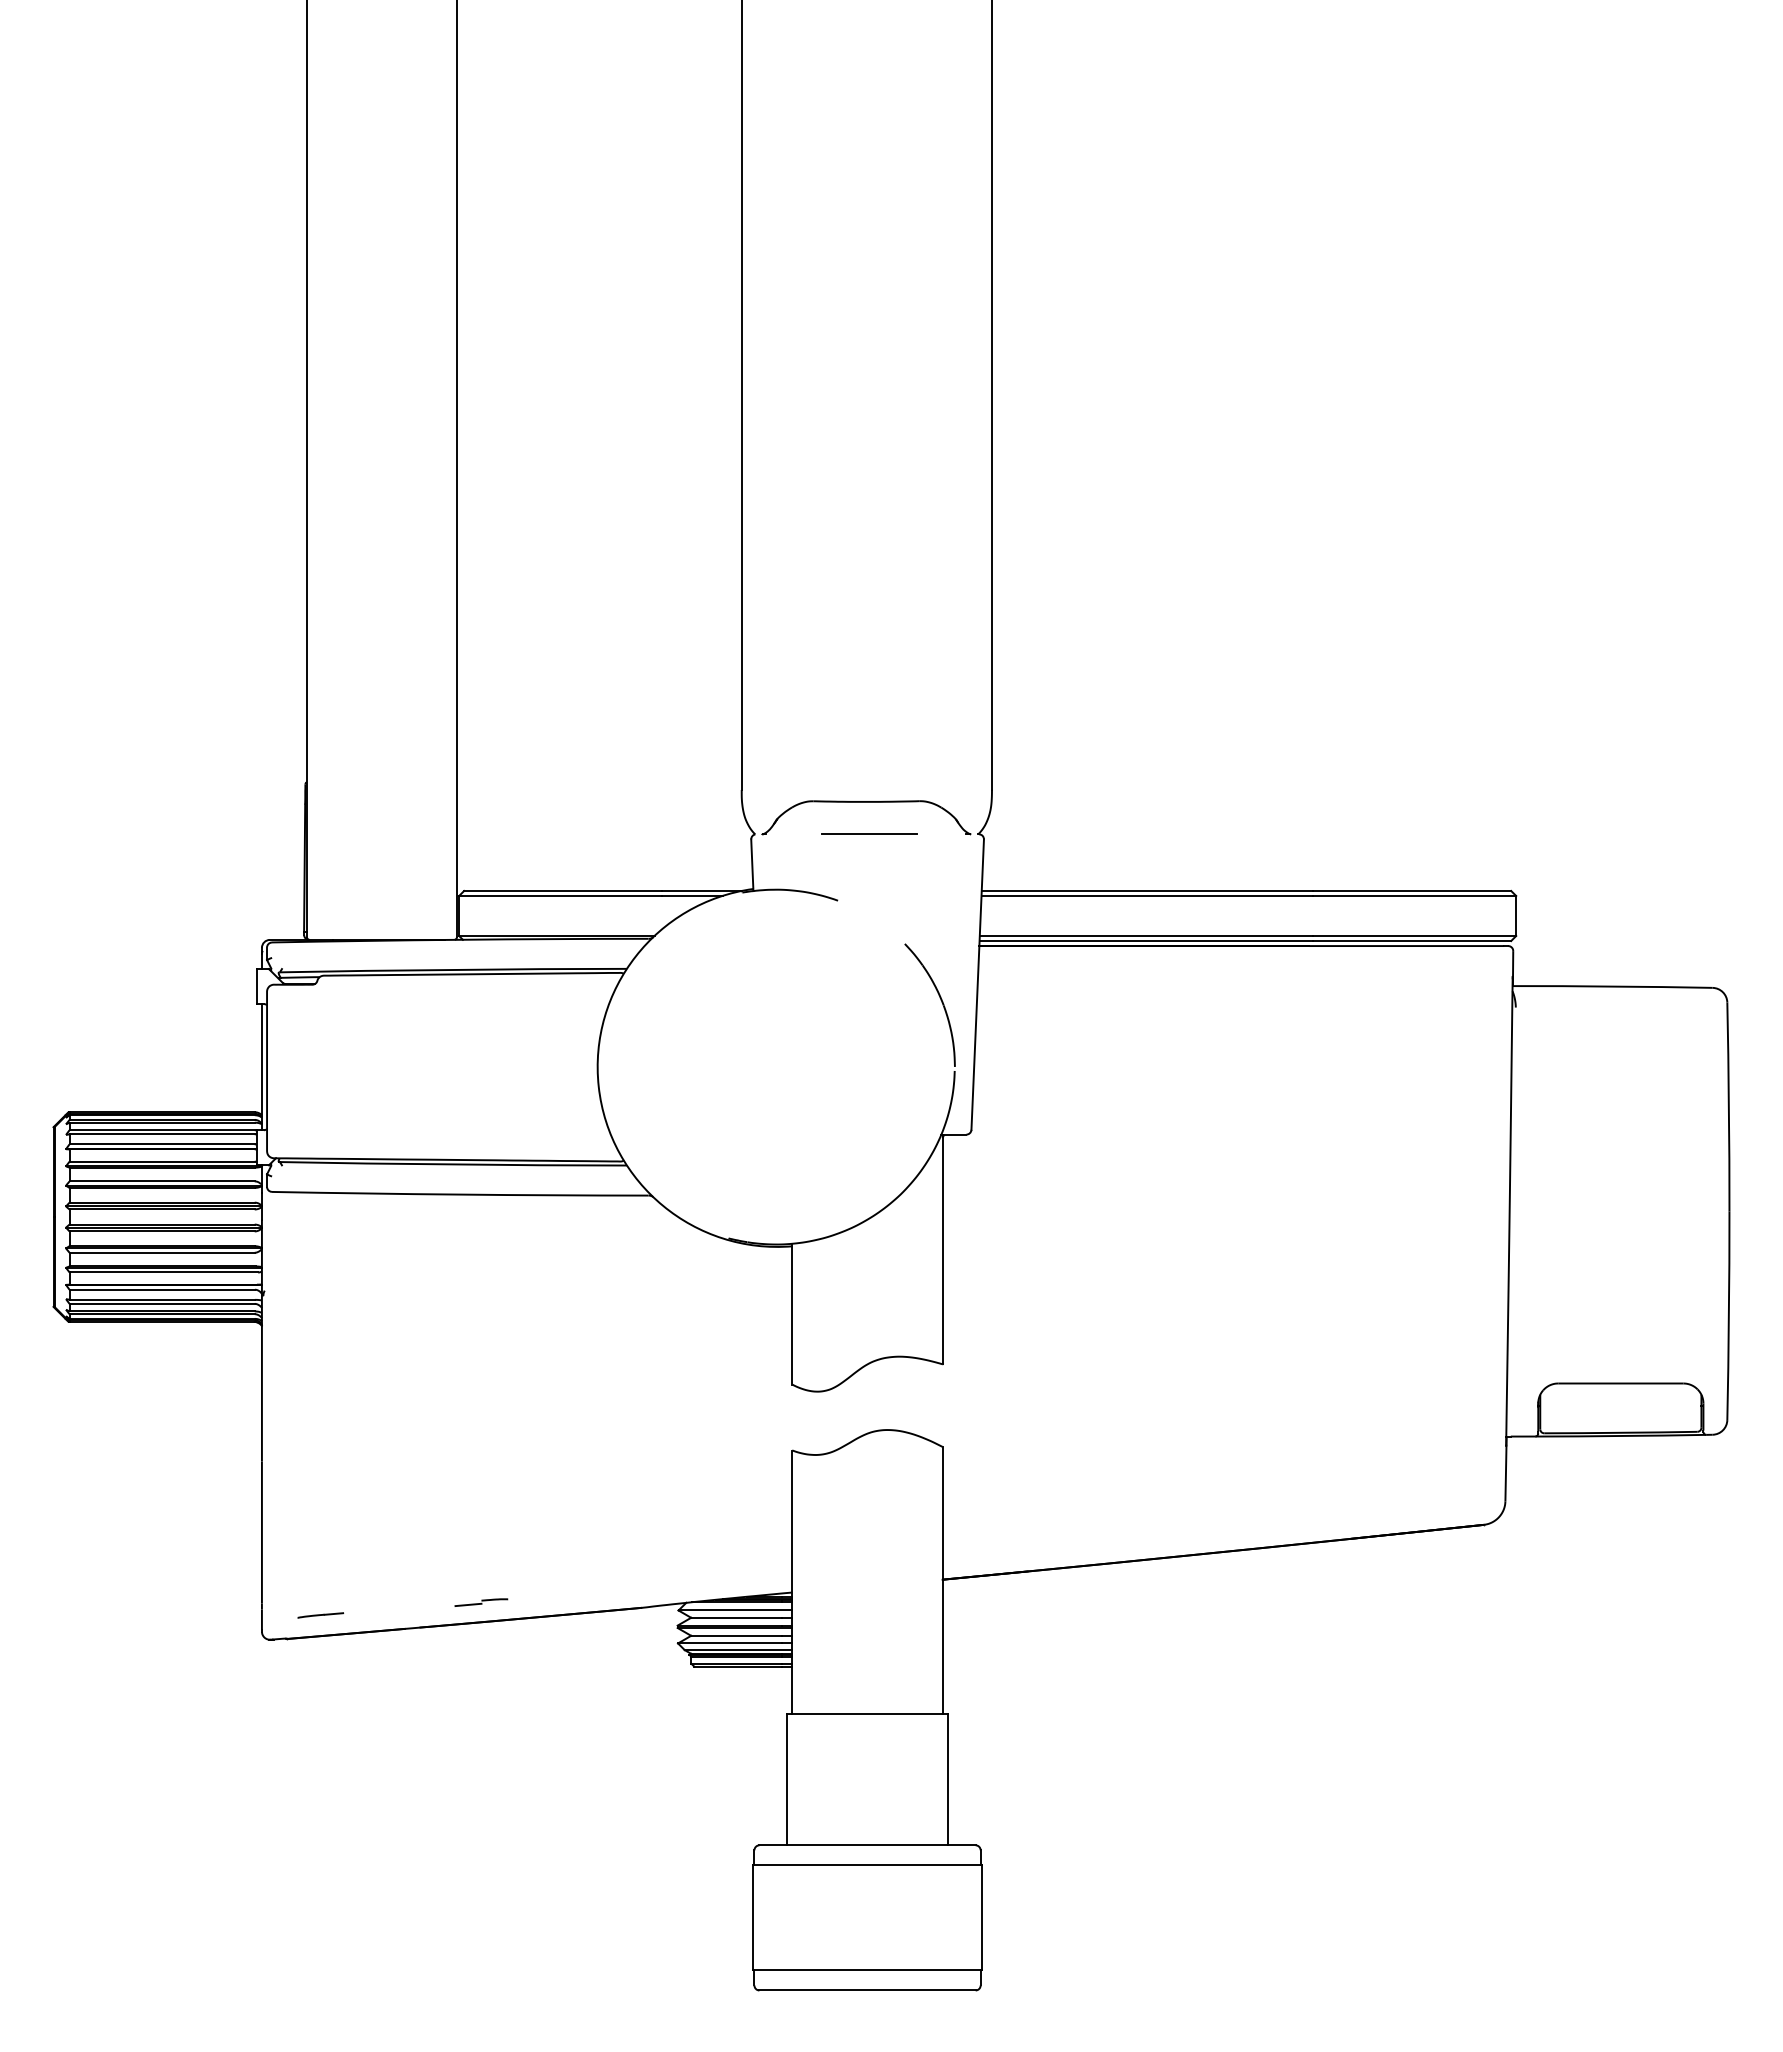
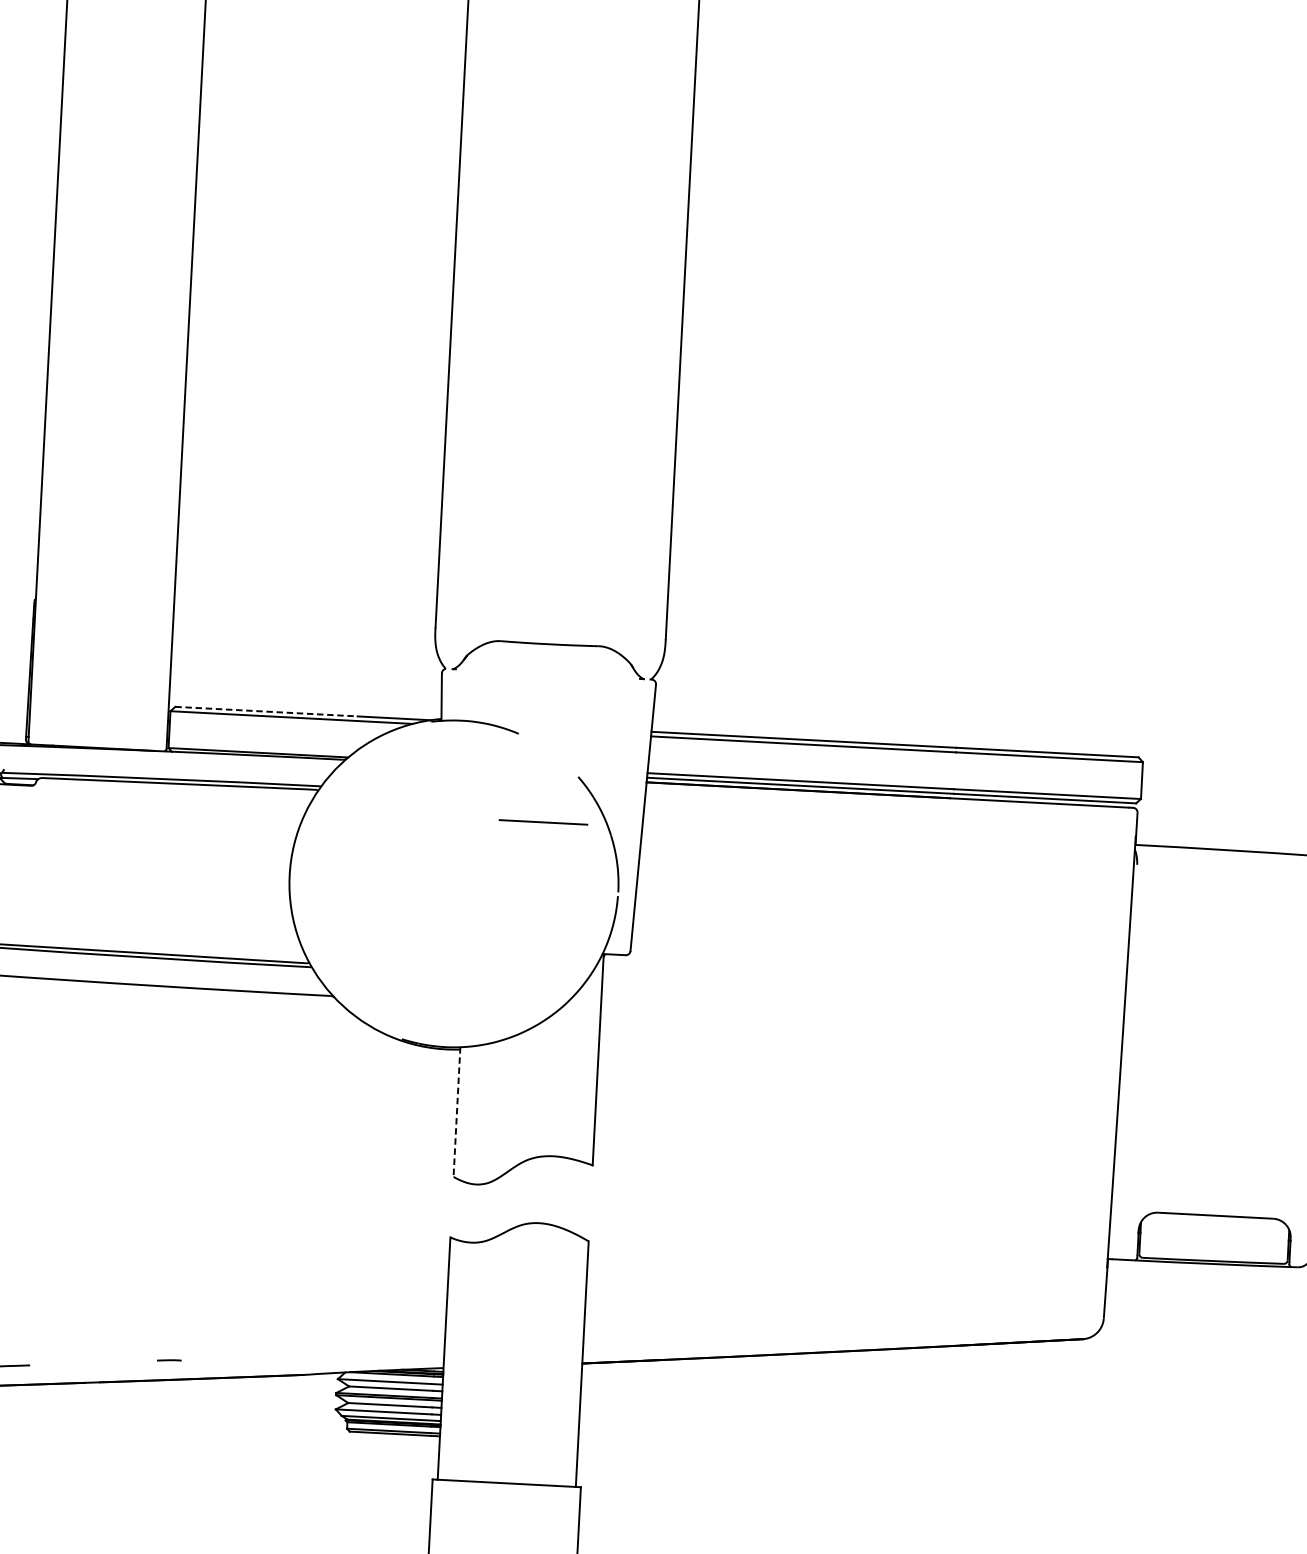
line: (869, 833) -> (543, 821), moved
line: (563, 890) -> (266, 711), solid -> dashed
line: (792, 1314) -> (456, 1112), solid -> dashed
line: (468, 1604) -> (144, 1363), removed

